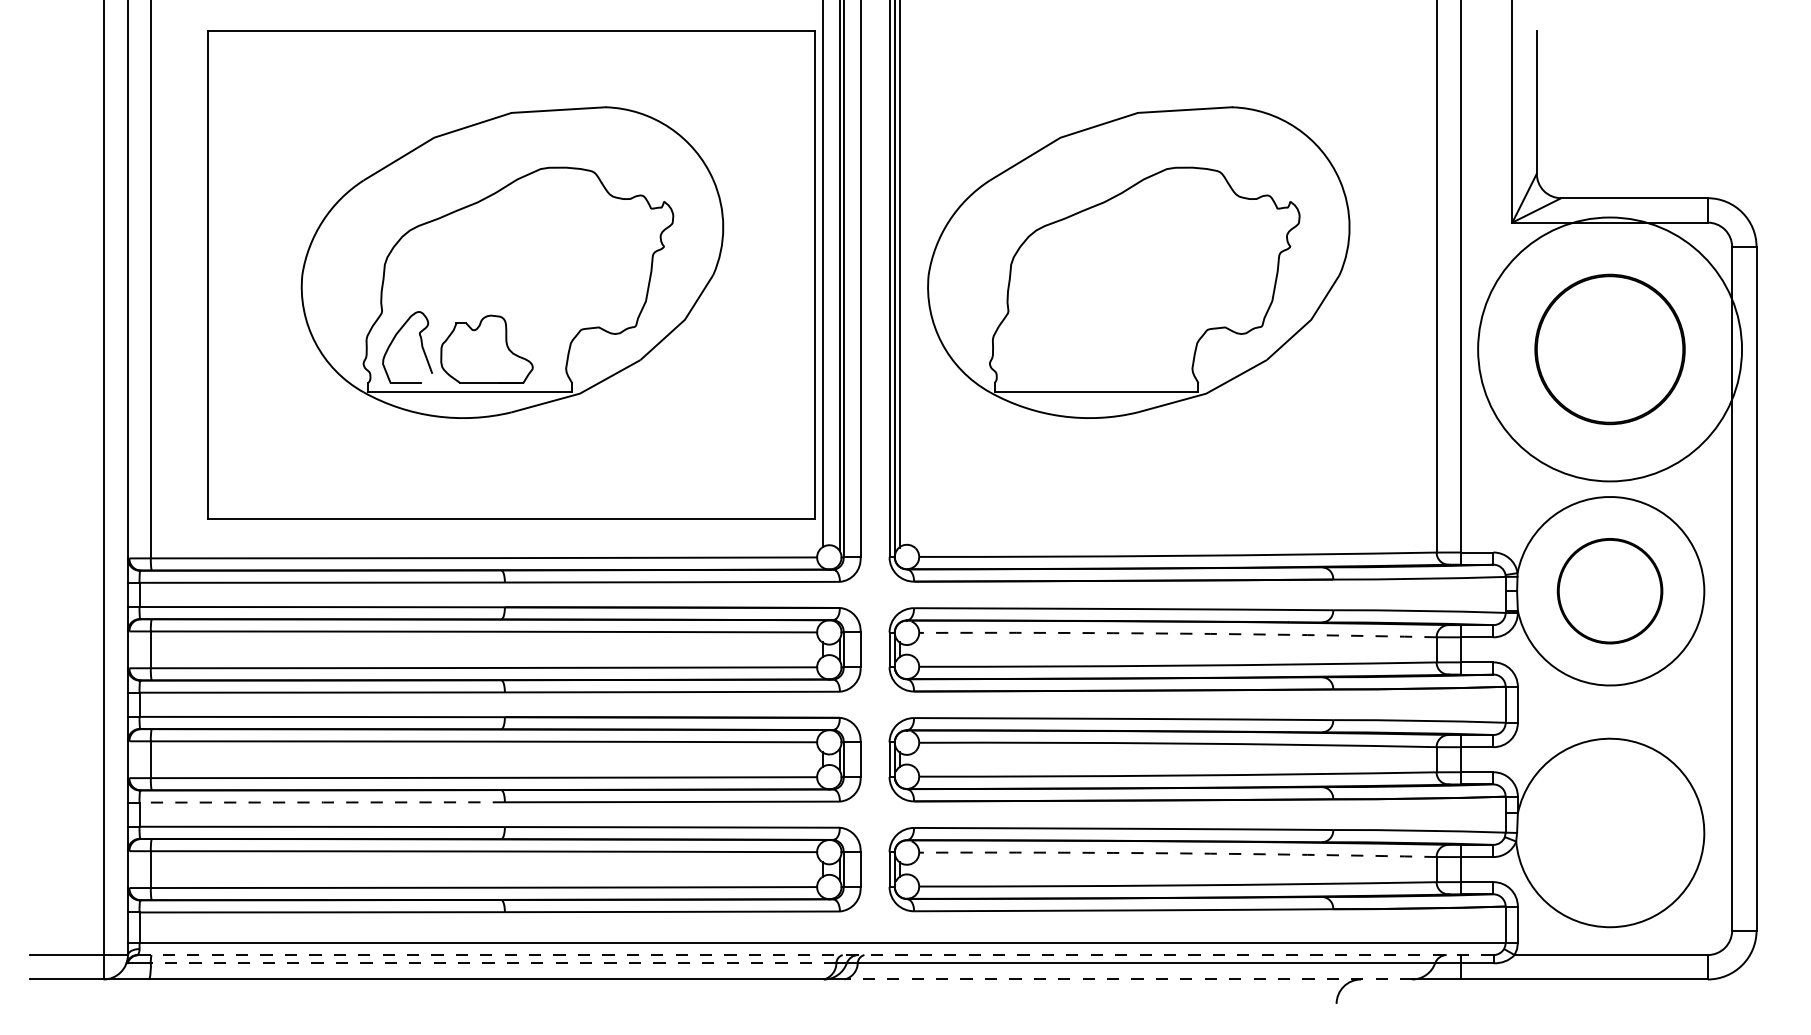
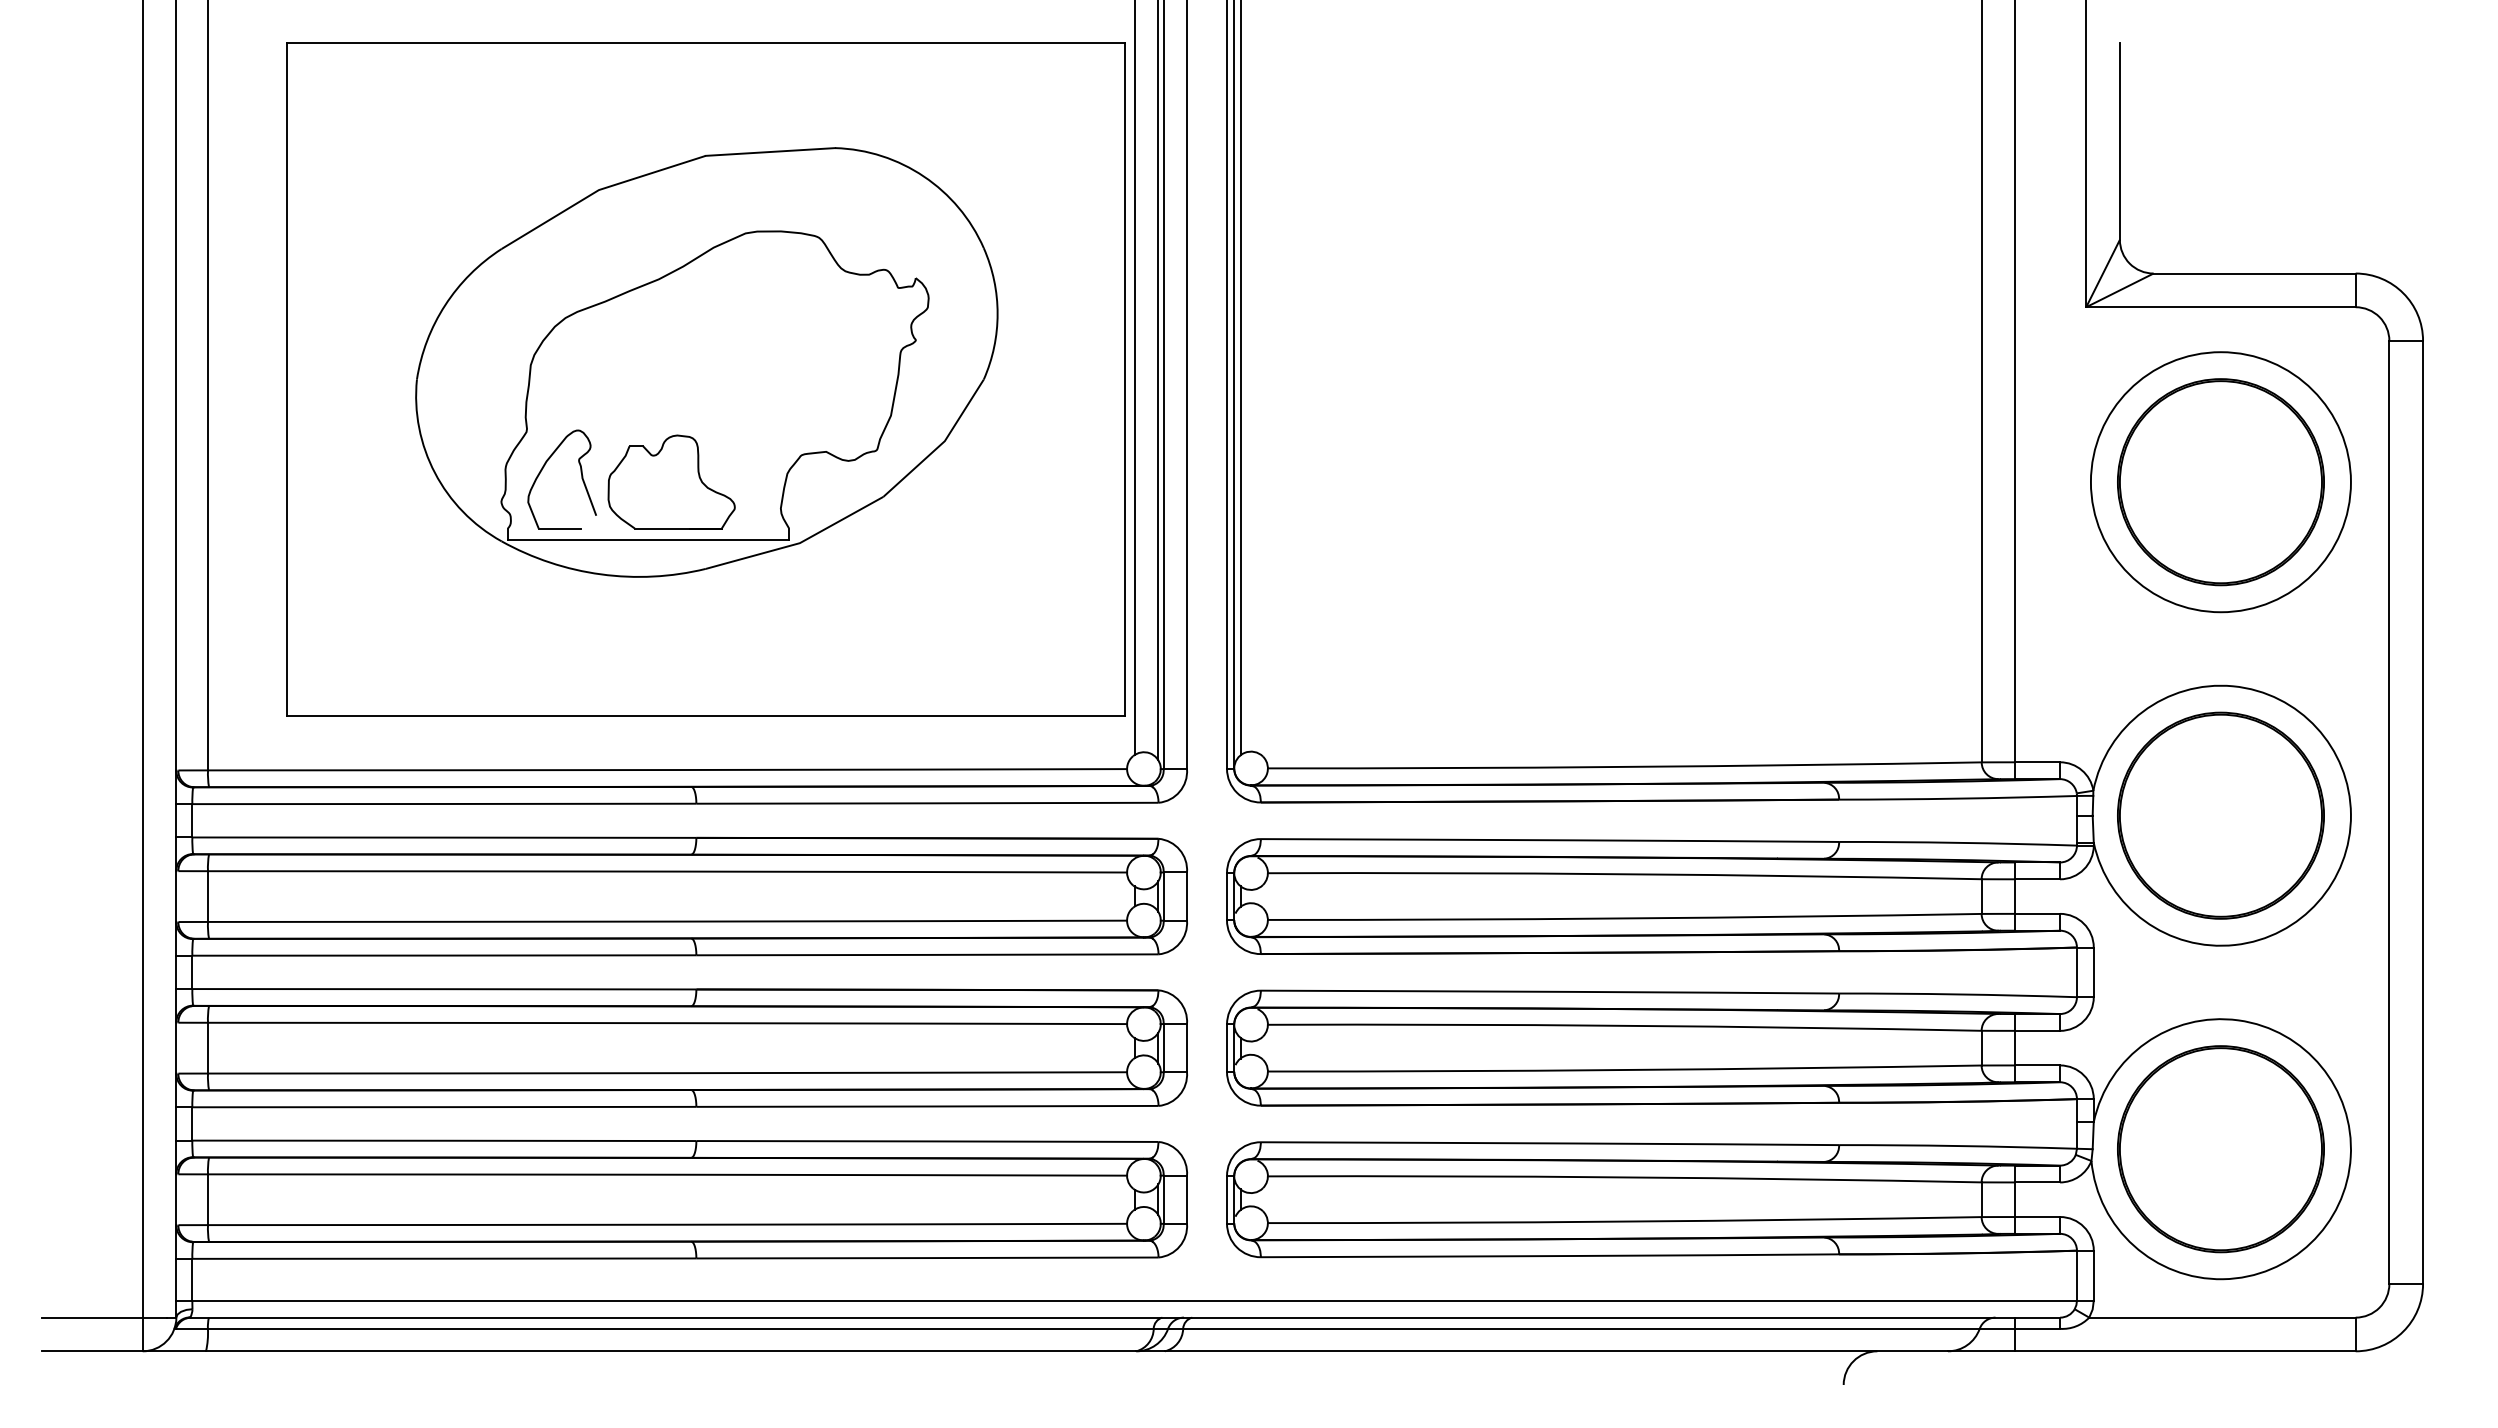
part: (1138, 262) -> (1570, 362), removed
circle: (1609, 349) -> (2220, 482), size x0.71
part: (1609, 591) -> (2220, 815), size x1.43
arc: (1177, 633) -> (1624, 874), dashed -> solid
line: (323, 802) -> (445, 1107), dashed -> solid
part: (1609, 833) -> (2220, 1149), added
arc: (1177, 853) -> (1624, 1177), dashed -> solid
line: (815, 954) -> (1125, 1317), dashed -> solid
line: (493, 962) -> (680, 1328), dashed -> solid
line: (1128, 979) -> (1556, 1351), dashed -> solid

